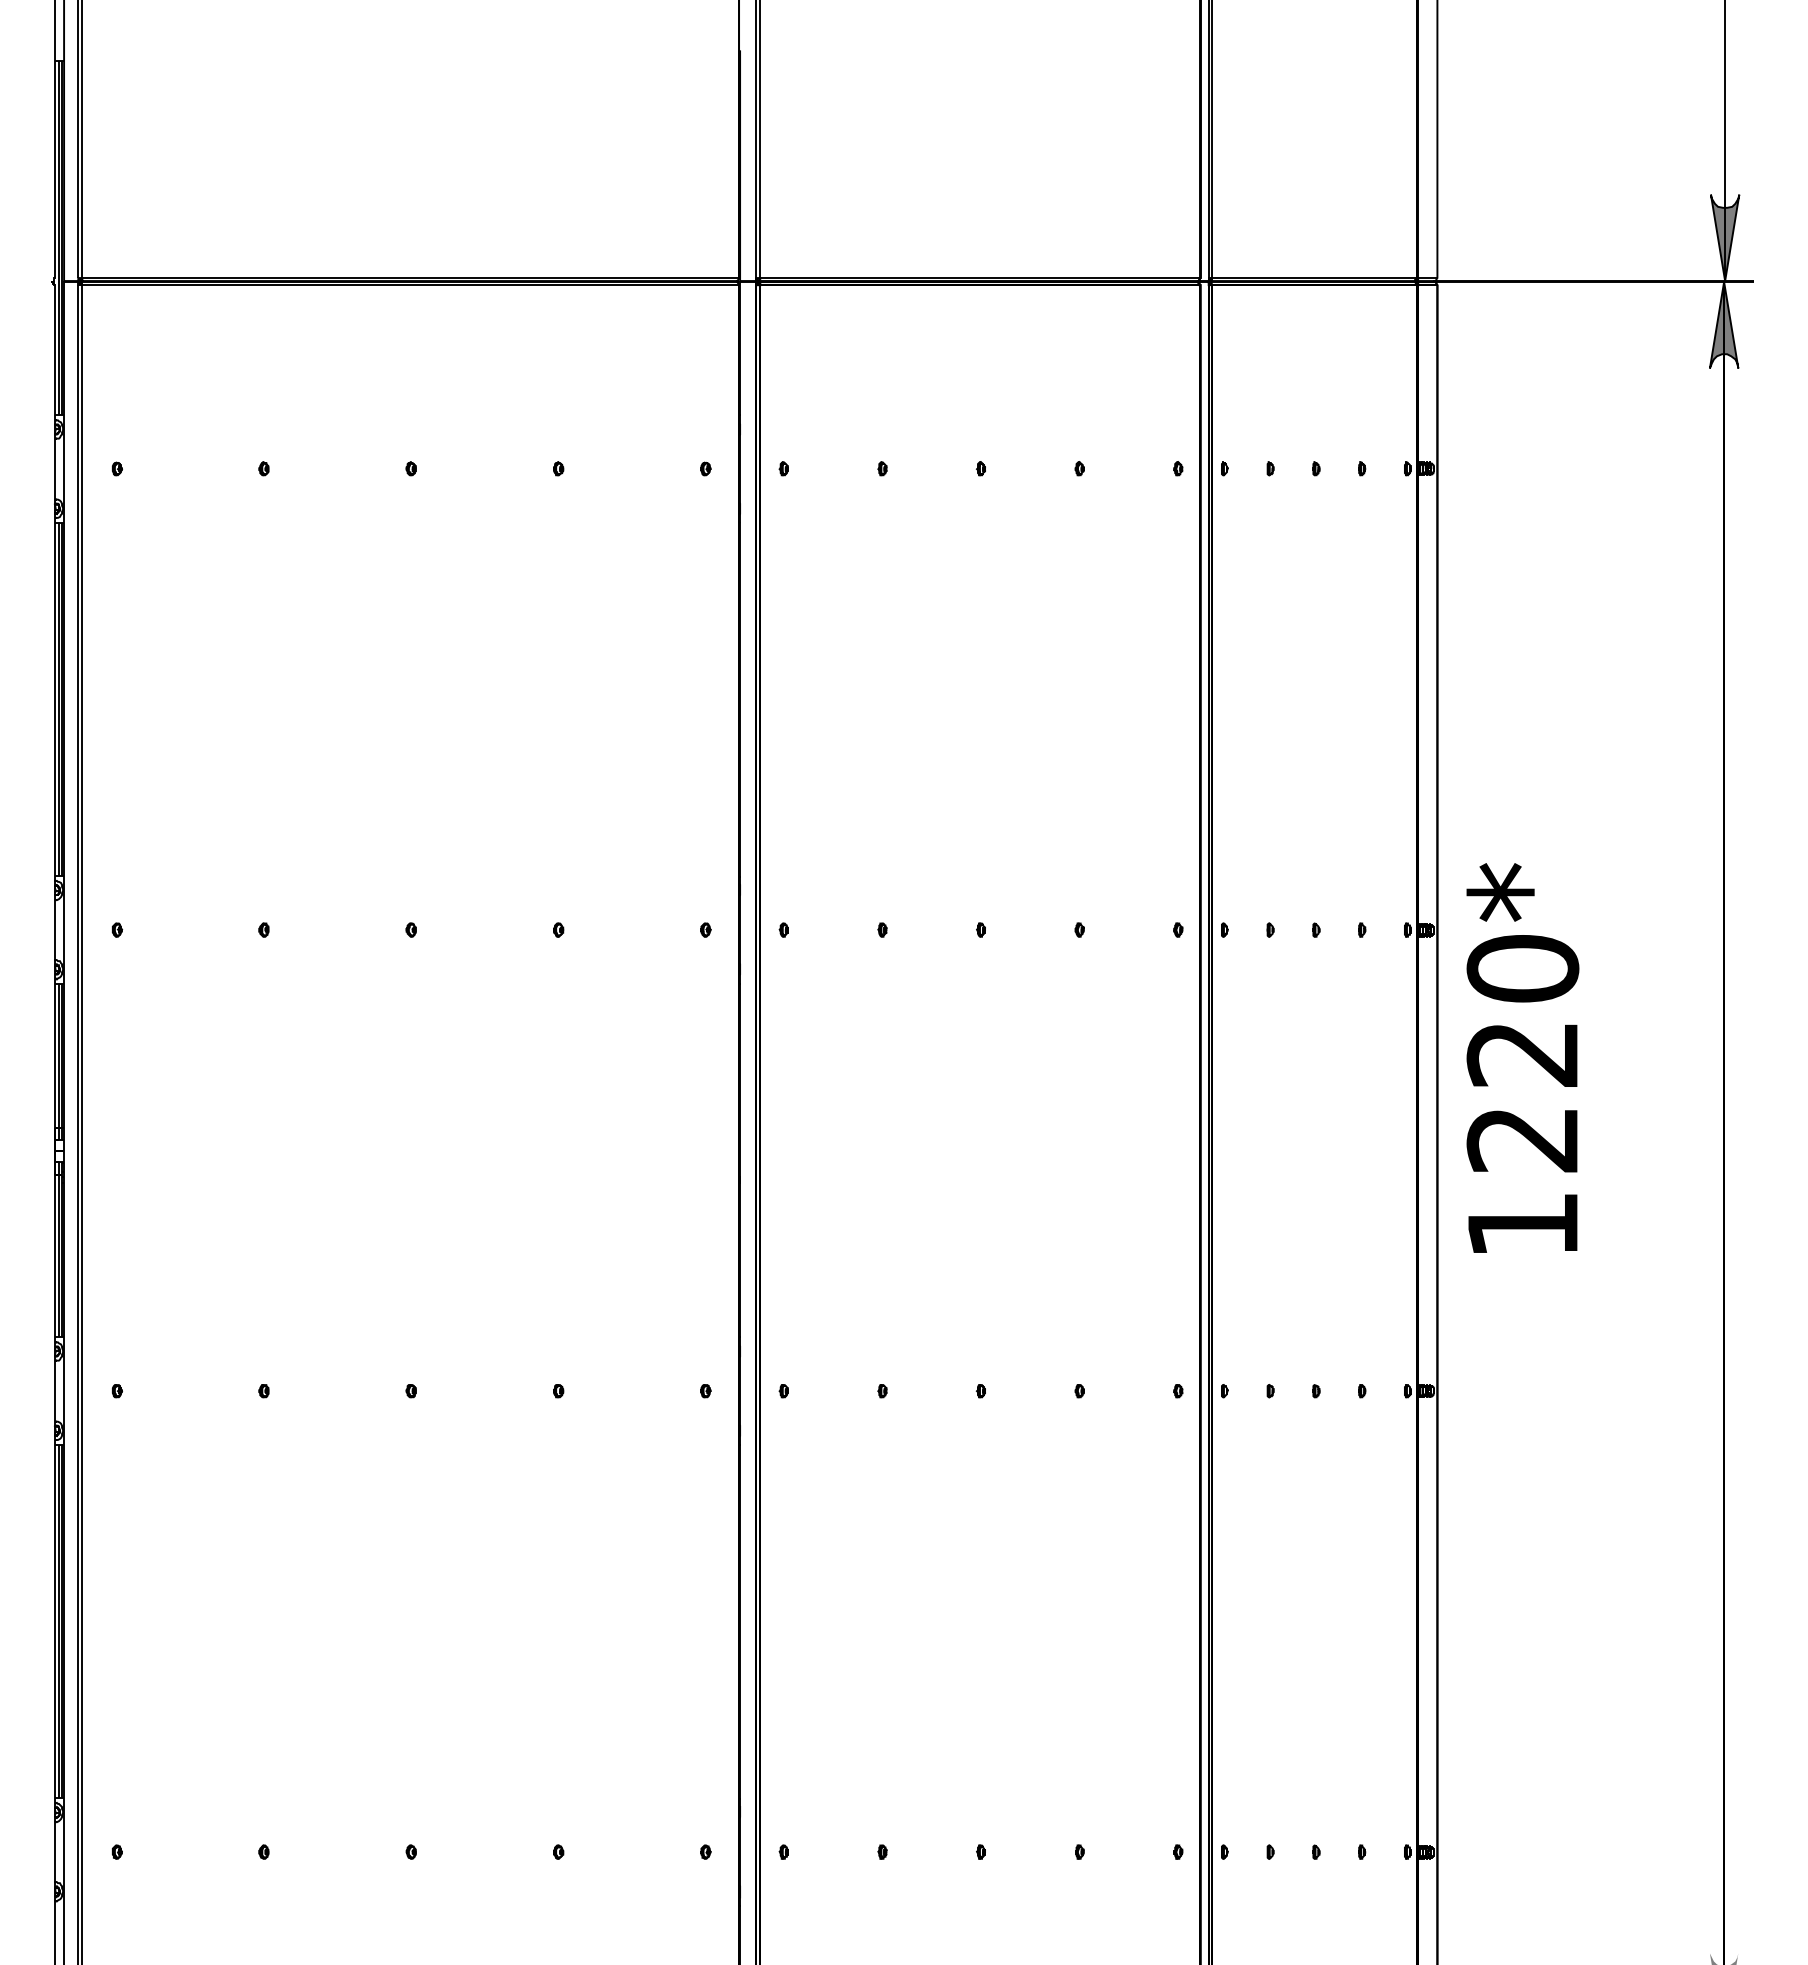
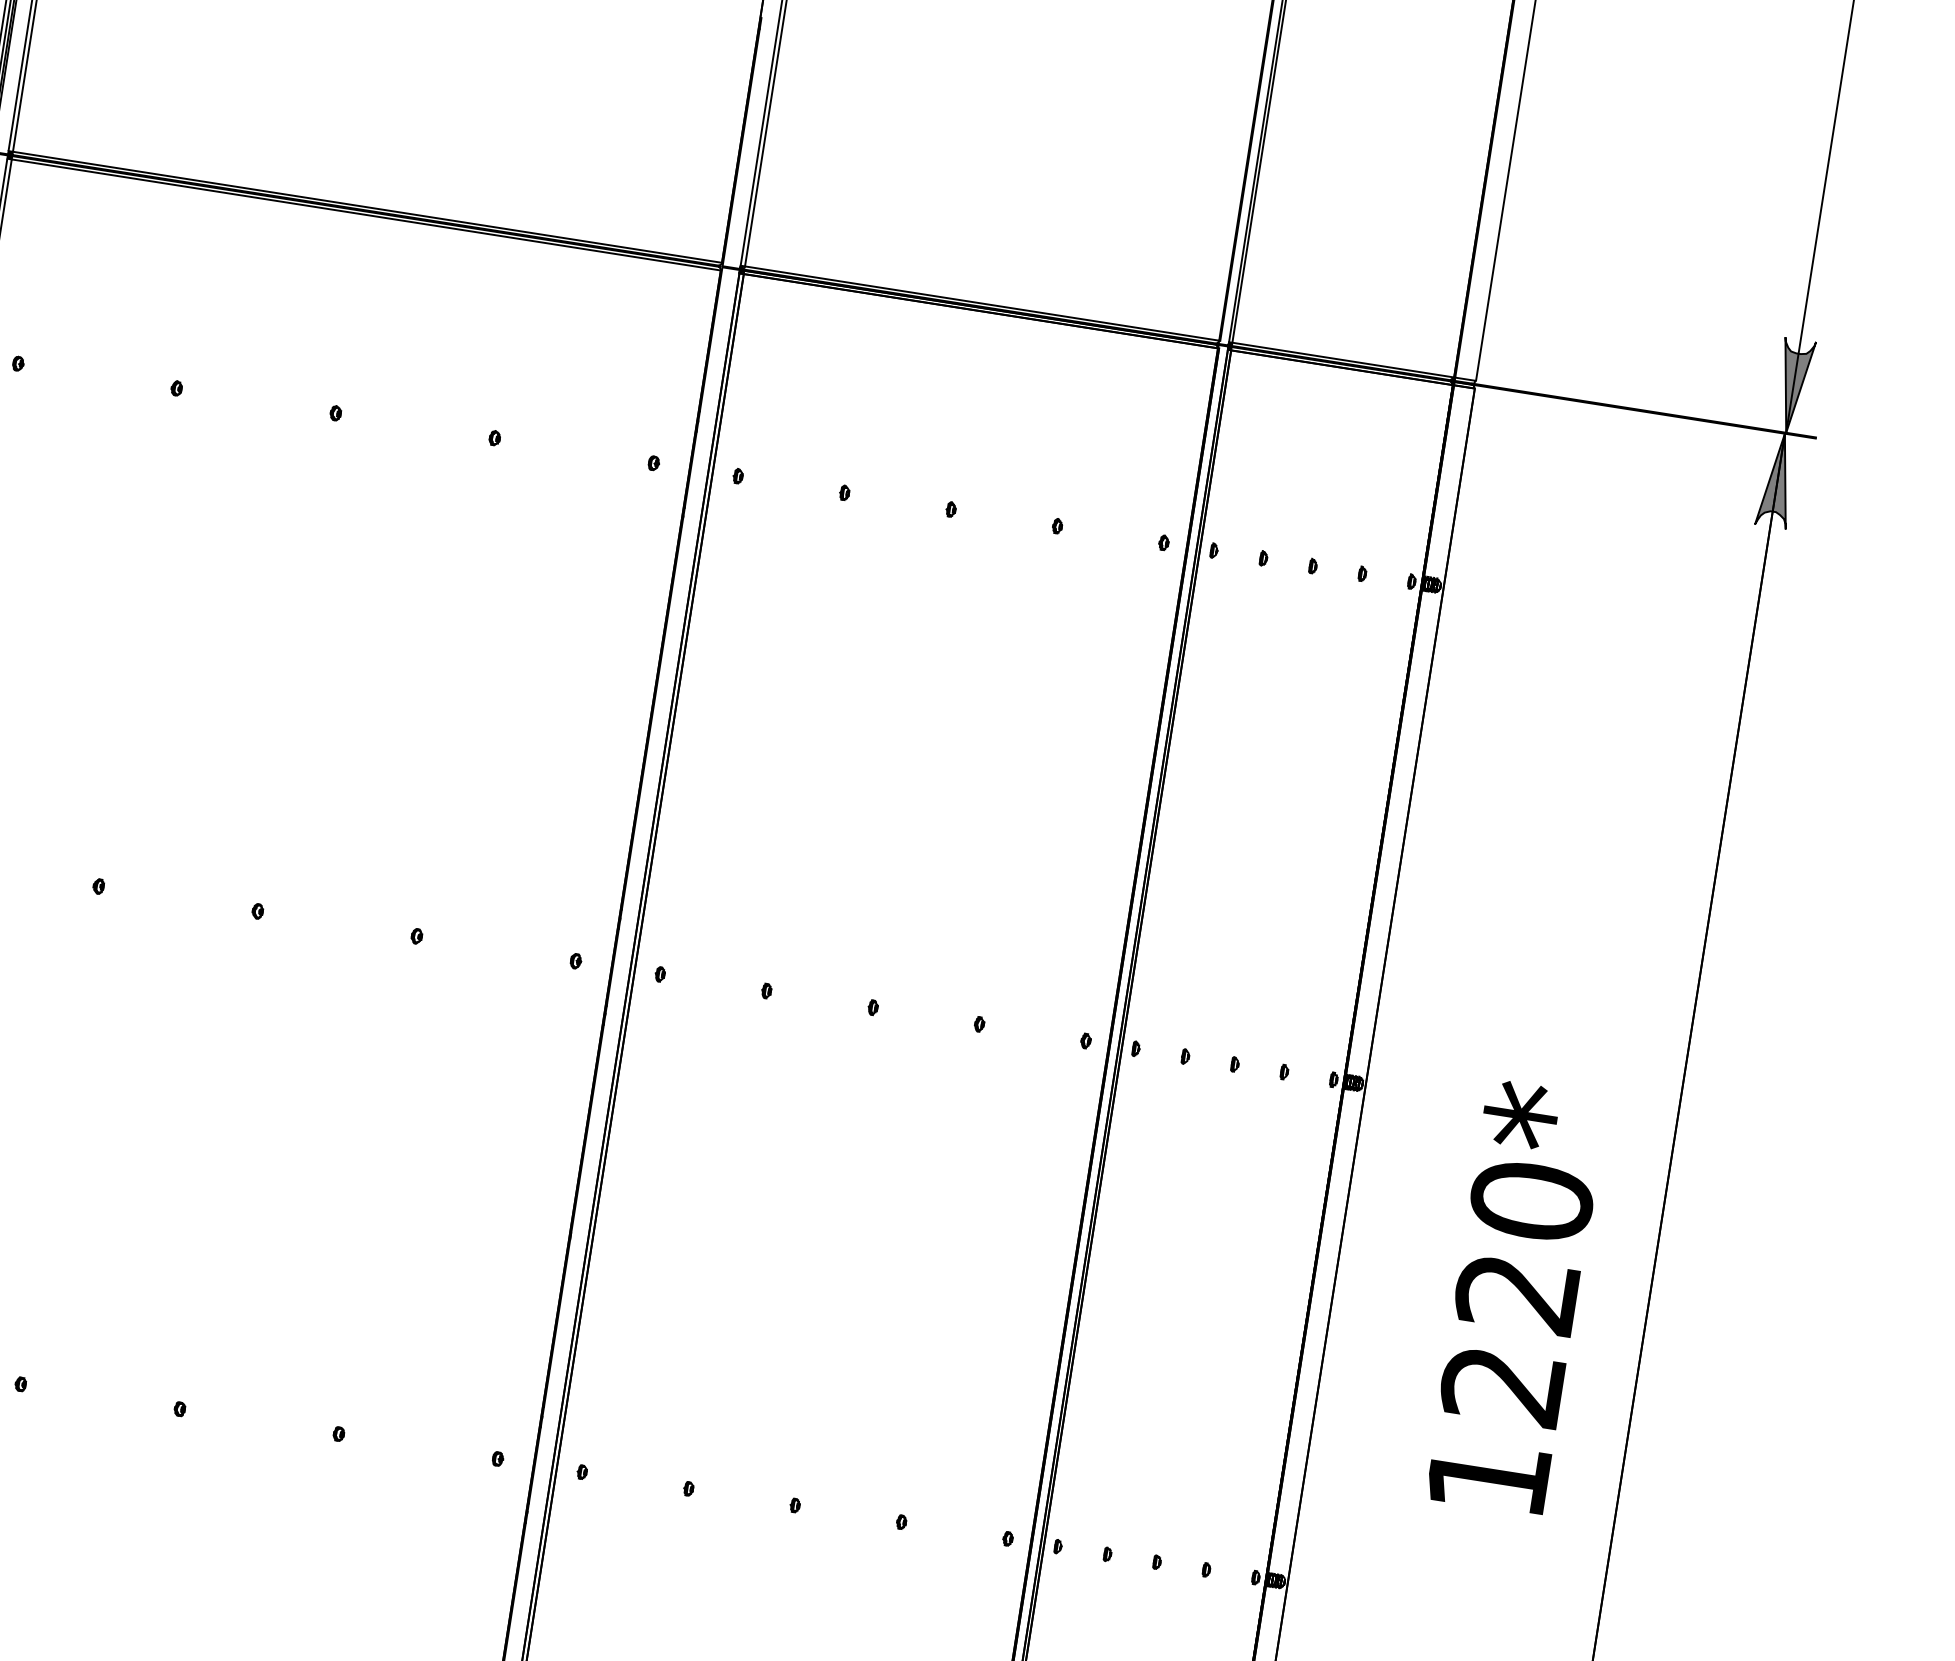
text: (1522, 1057) -> (1516, 1297), moved

